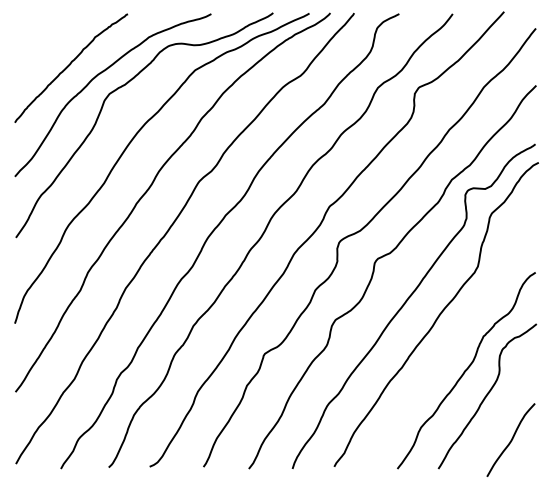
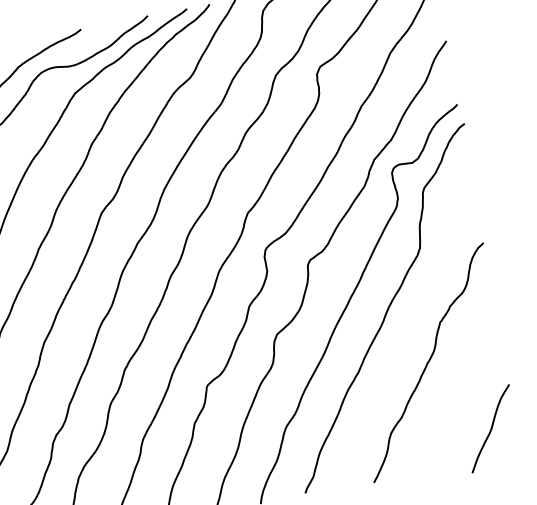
curve: (487, 396) -> (456, 386), removed

